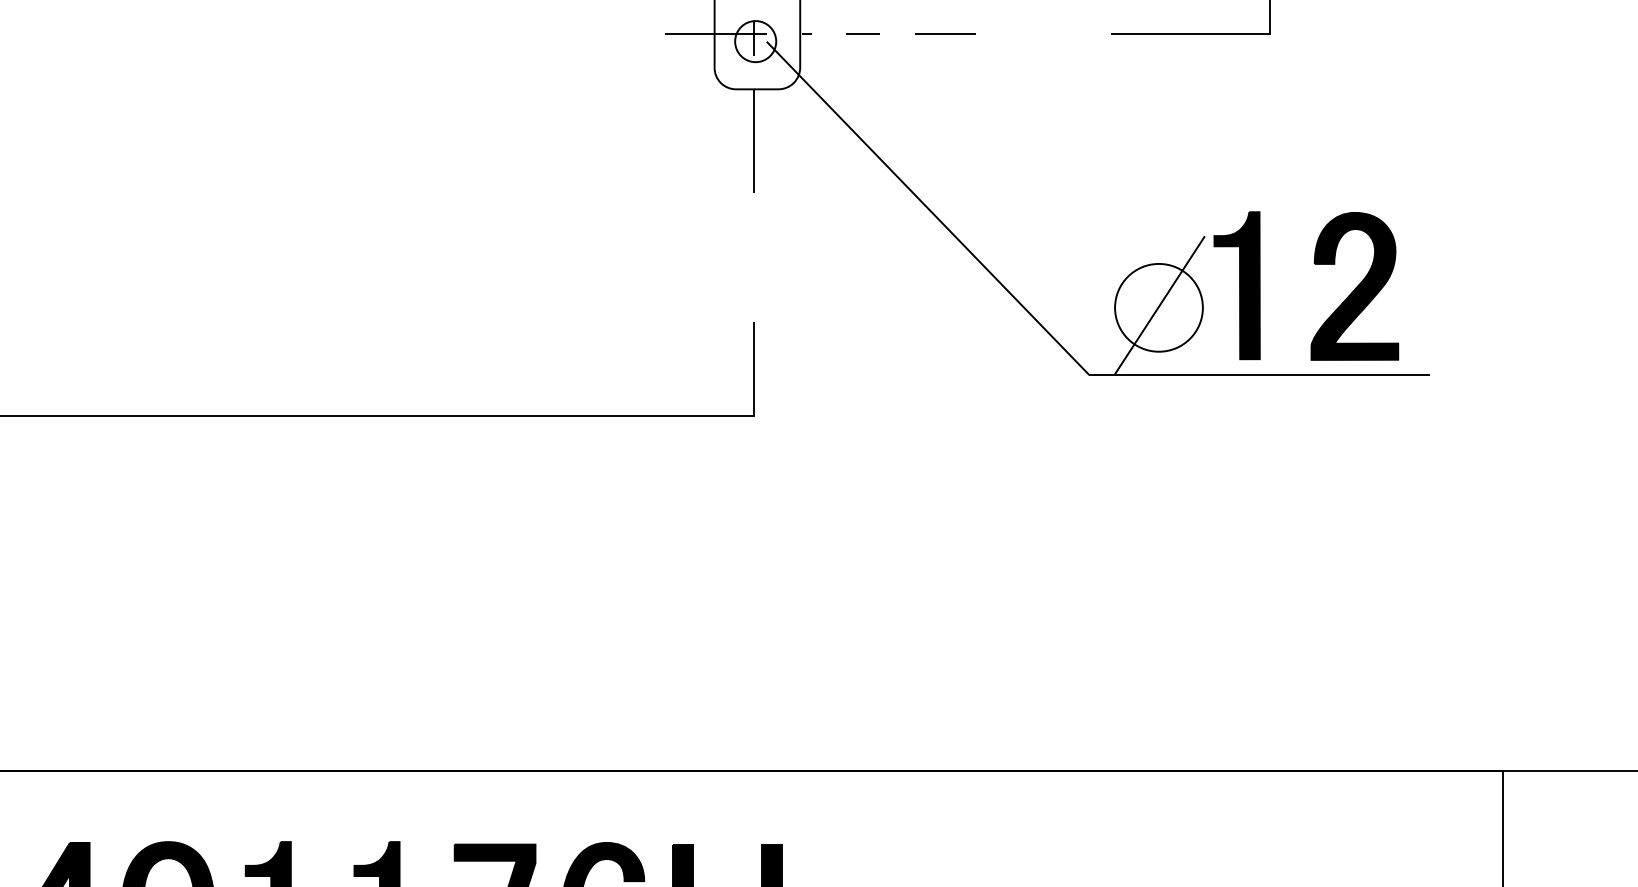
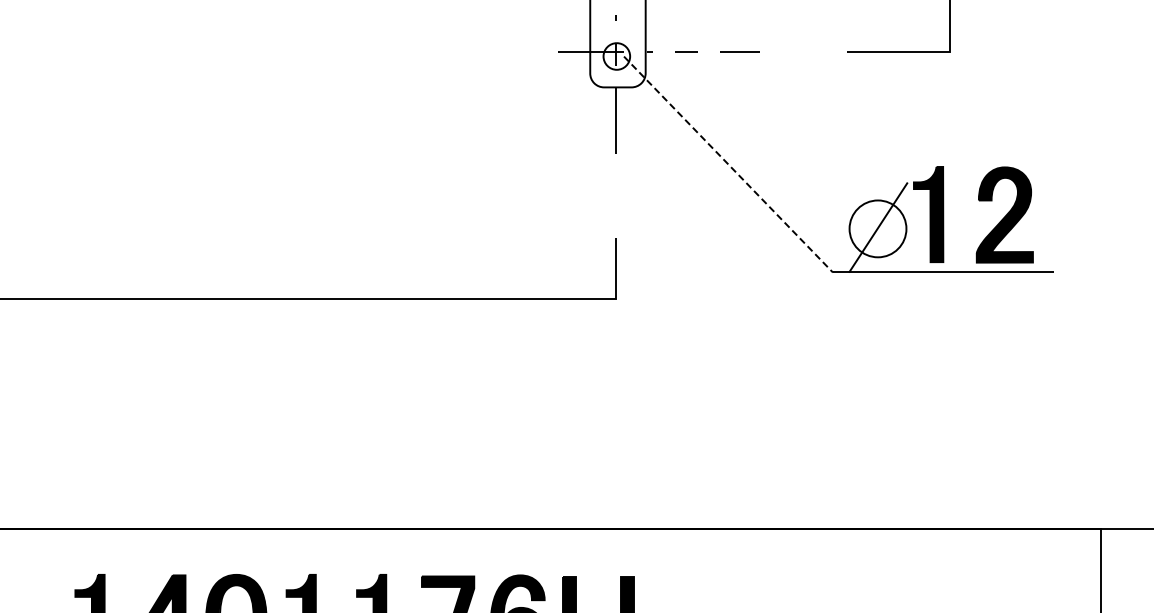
line: (928, 208) -> (728, 164), solid -> dashed

